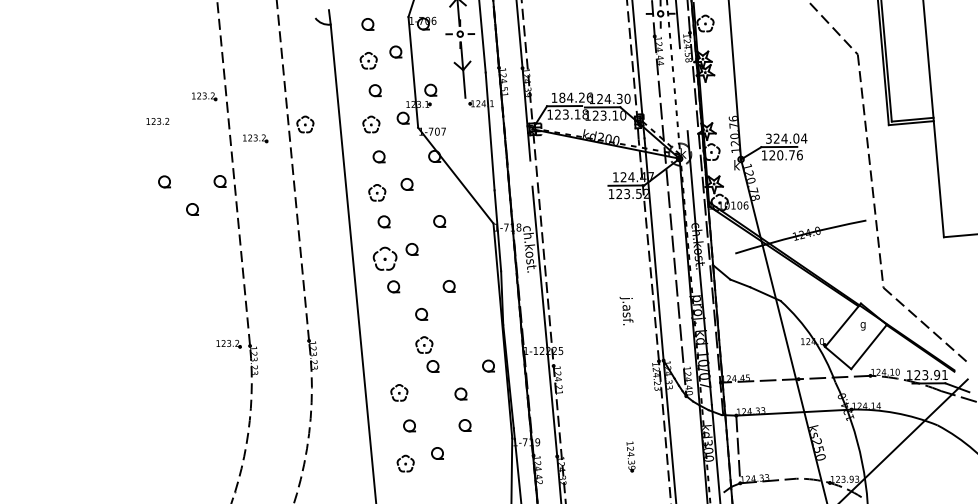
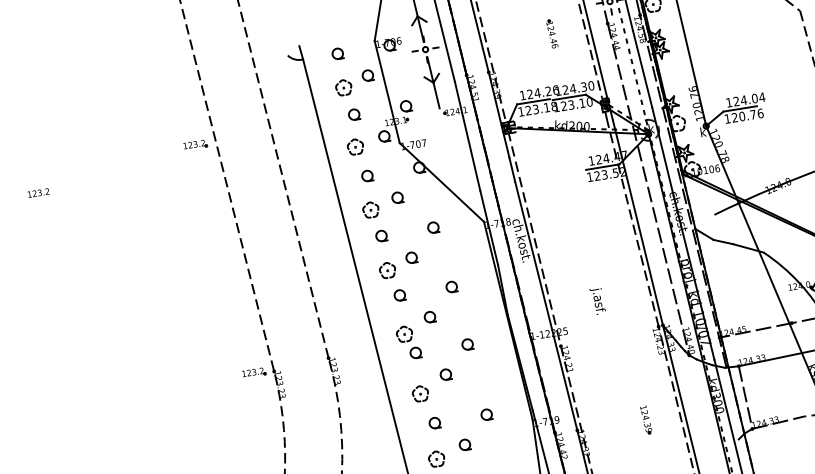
part: (594, 37) -> (551, 33), added
line: (683, 89) -> (642, 69), added
text: (562, 97) -> (530, 93), 184.26 -> 124.26
text: (157, 121) -> (38, 193), moved
part: (305, 124) -> (293, 156), removed
part: (255, 138) -> (249, 176), removed
text: (768, 138) -> (728, 102), 324.04 -> 124.04
line: (531, 173) -> (512, 169), added
part: (192, 203) -> (199, 246), removed
part: (384, 258) -> (387, 270), size x0.71
text: (626, 311) -> (597, 301), moved
part: (439, 368) -> (422, 353), moved

